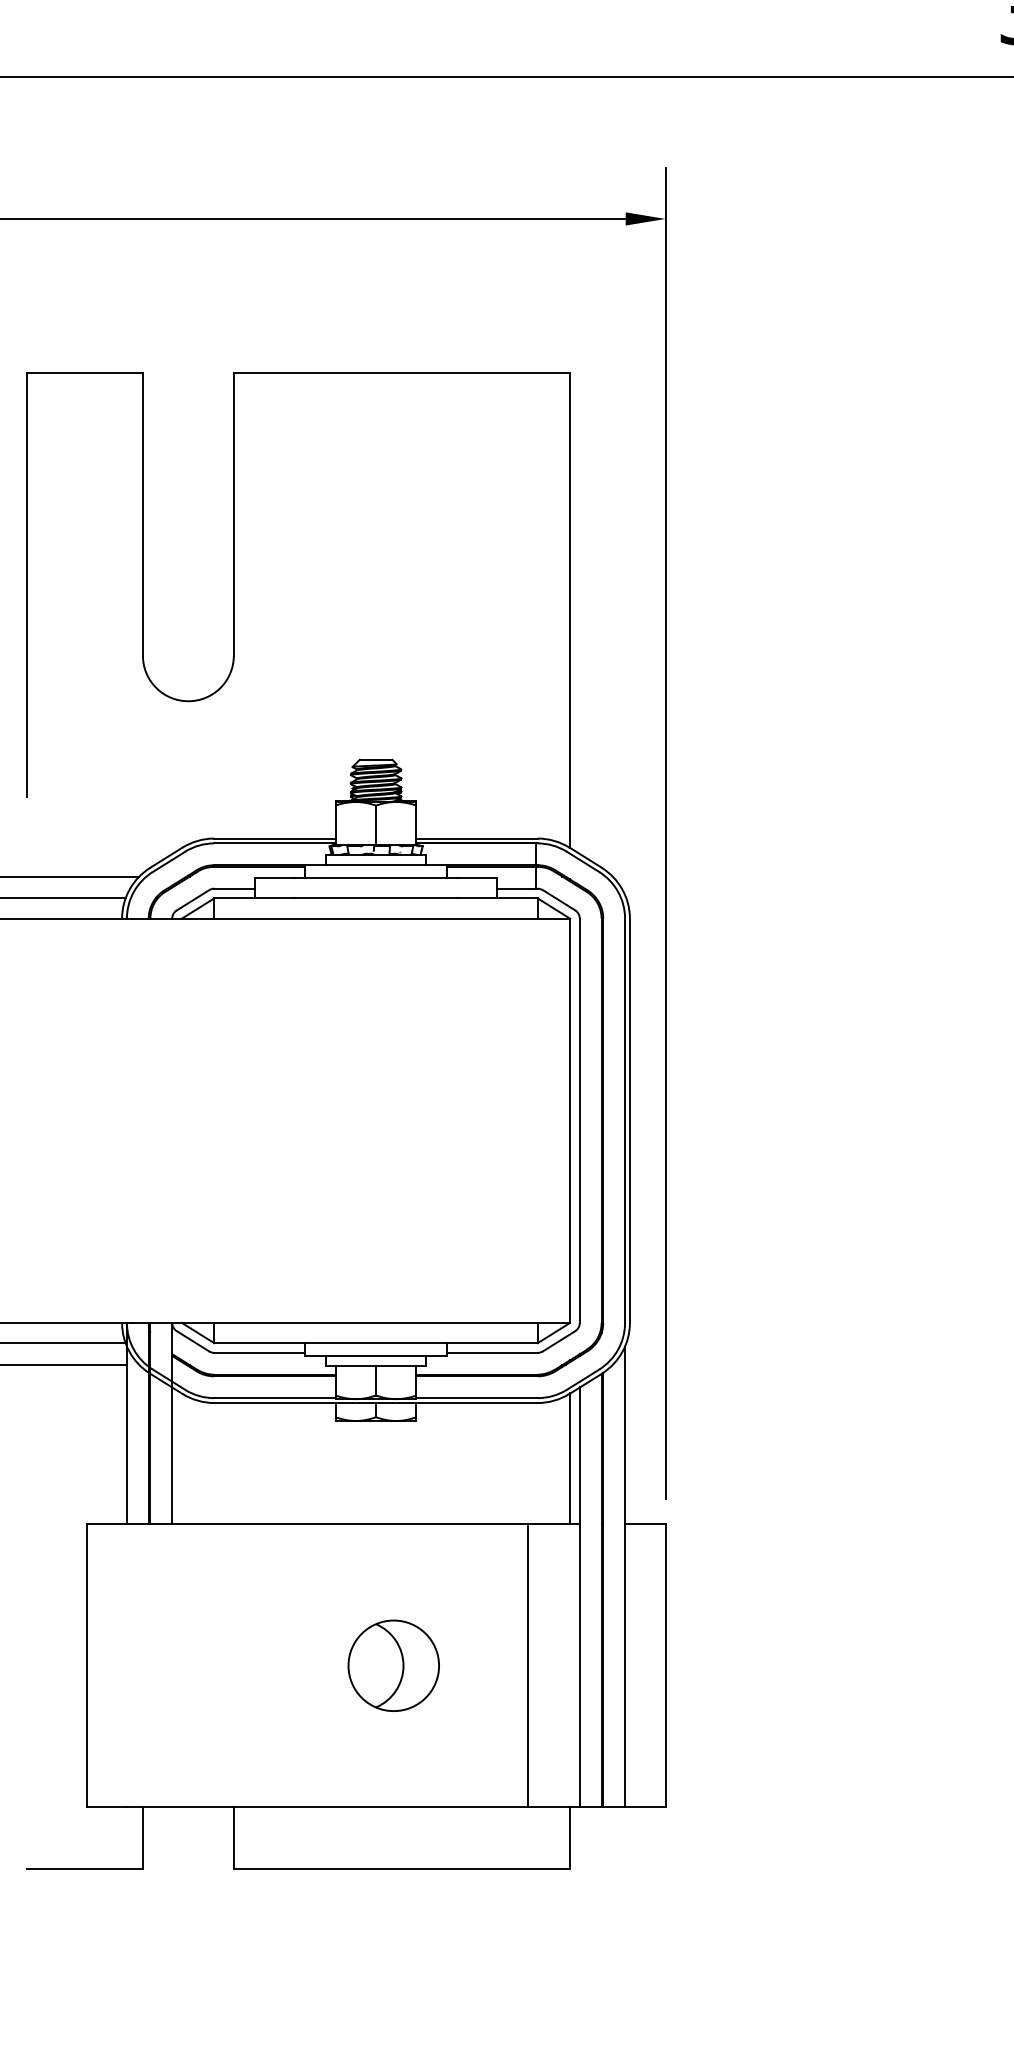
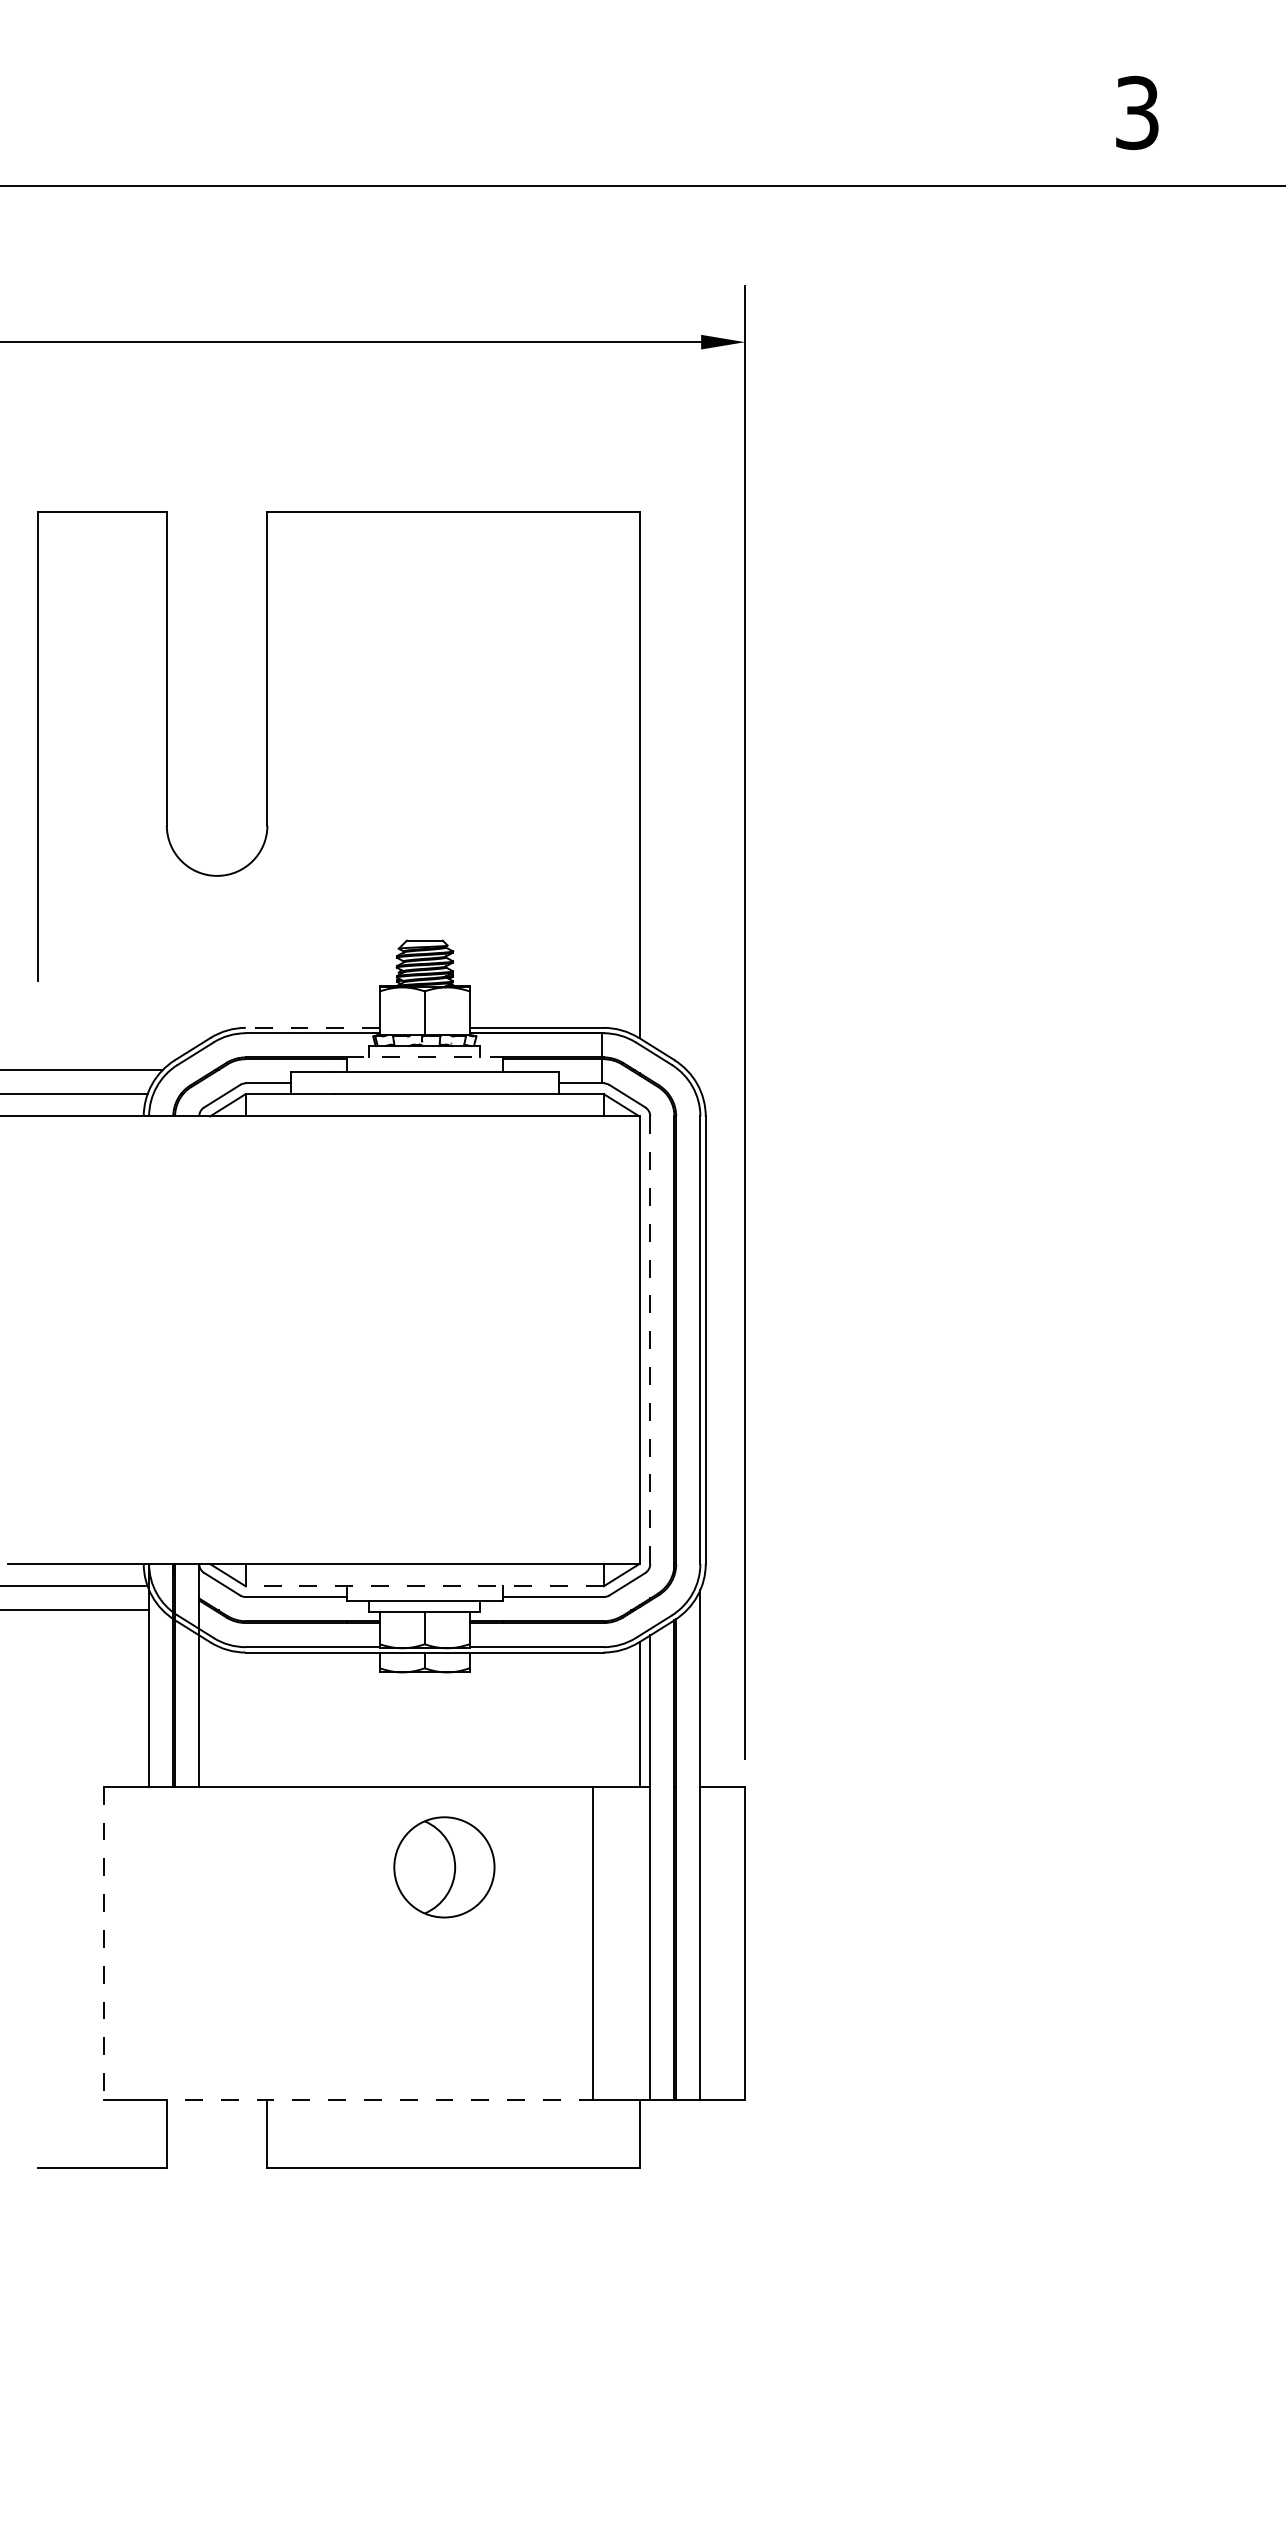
line: (274, 838) -> (312, 1027), solid -> dashed
line: (376, 865) -> (425, 1057), solid -> dashed
line: (579, 1121) -> (650, 1340), solid -> dashed
line: (375, 1343) -> (424, 1586), solid -> dashed
line: (86, 1665) -> (104, 1943), solid -> dashed
part: (393, 1665) -> (444, 1867), moved
line: (327, 1807) -> (371, 2100), solid -> dashed

